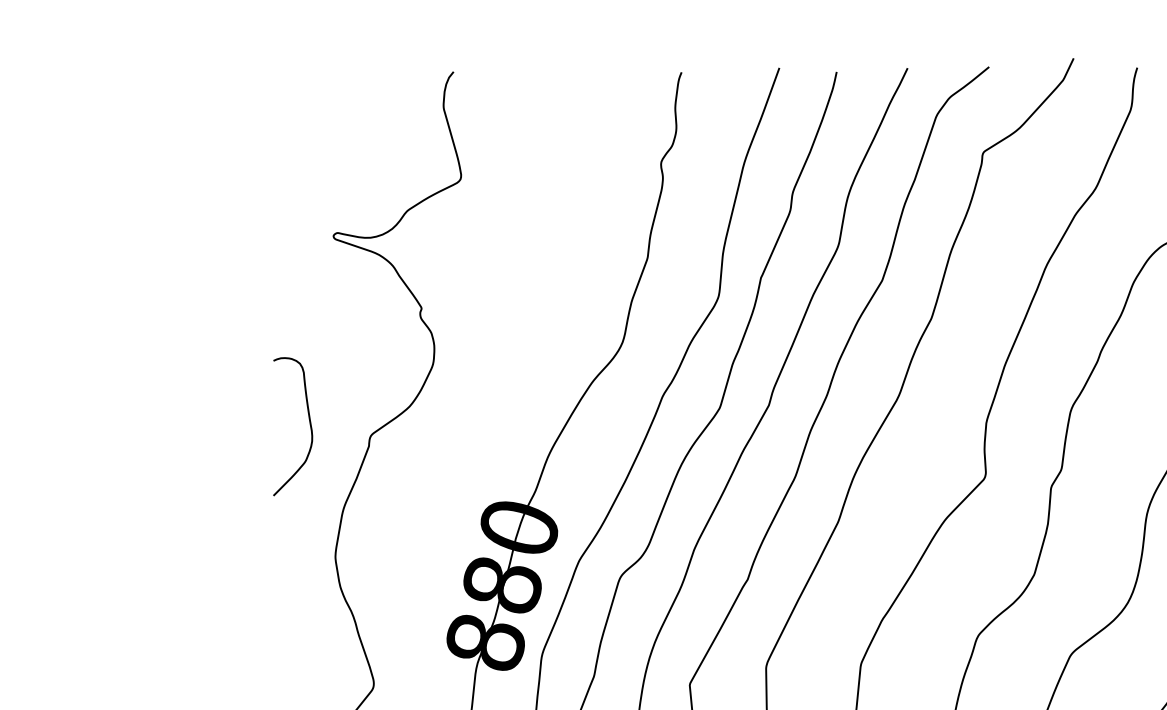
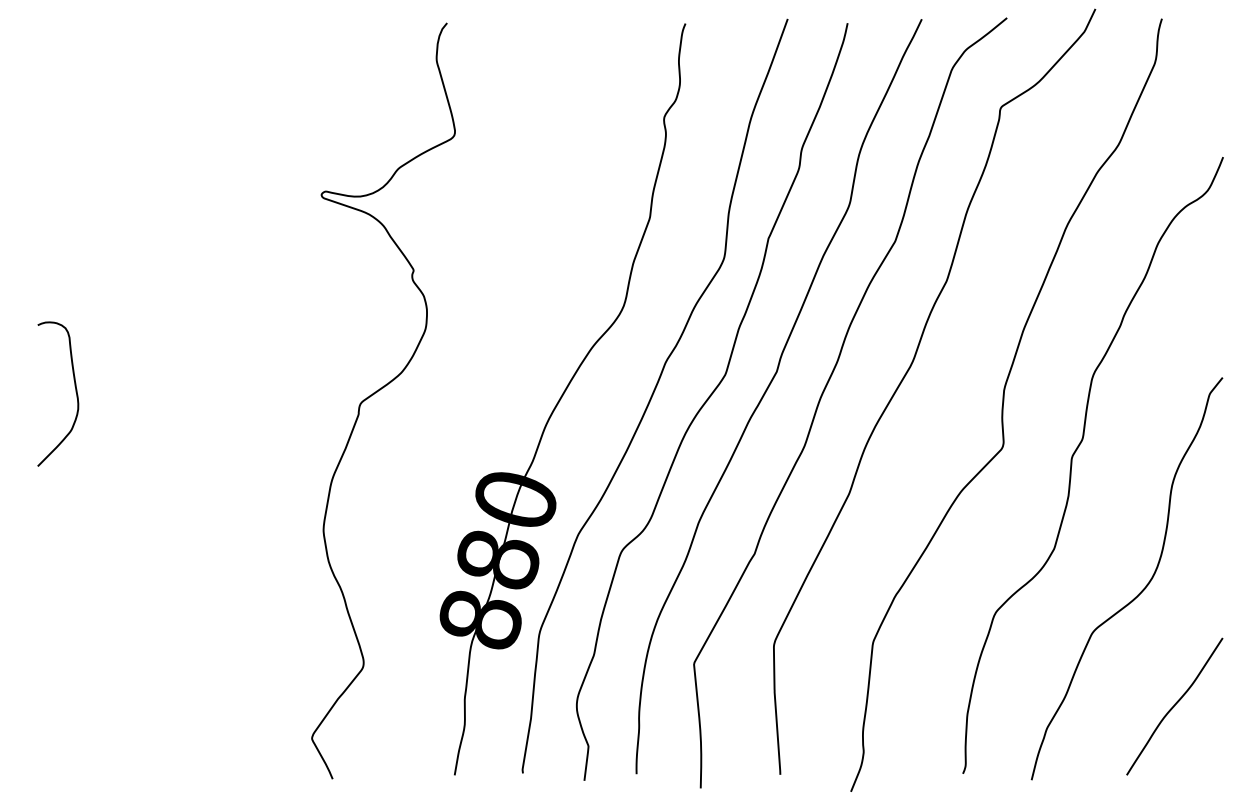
curve: (309, 425) -> (75, 392), moved

